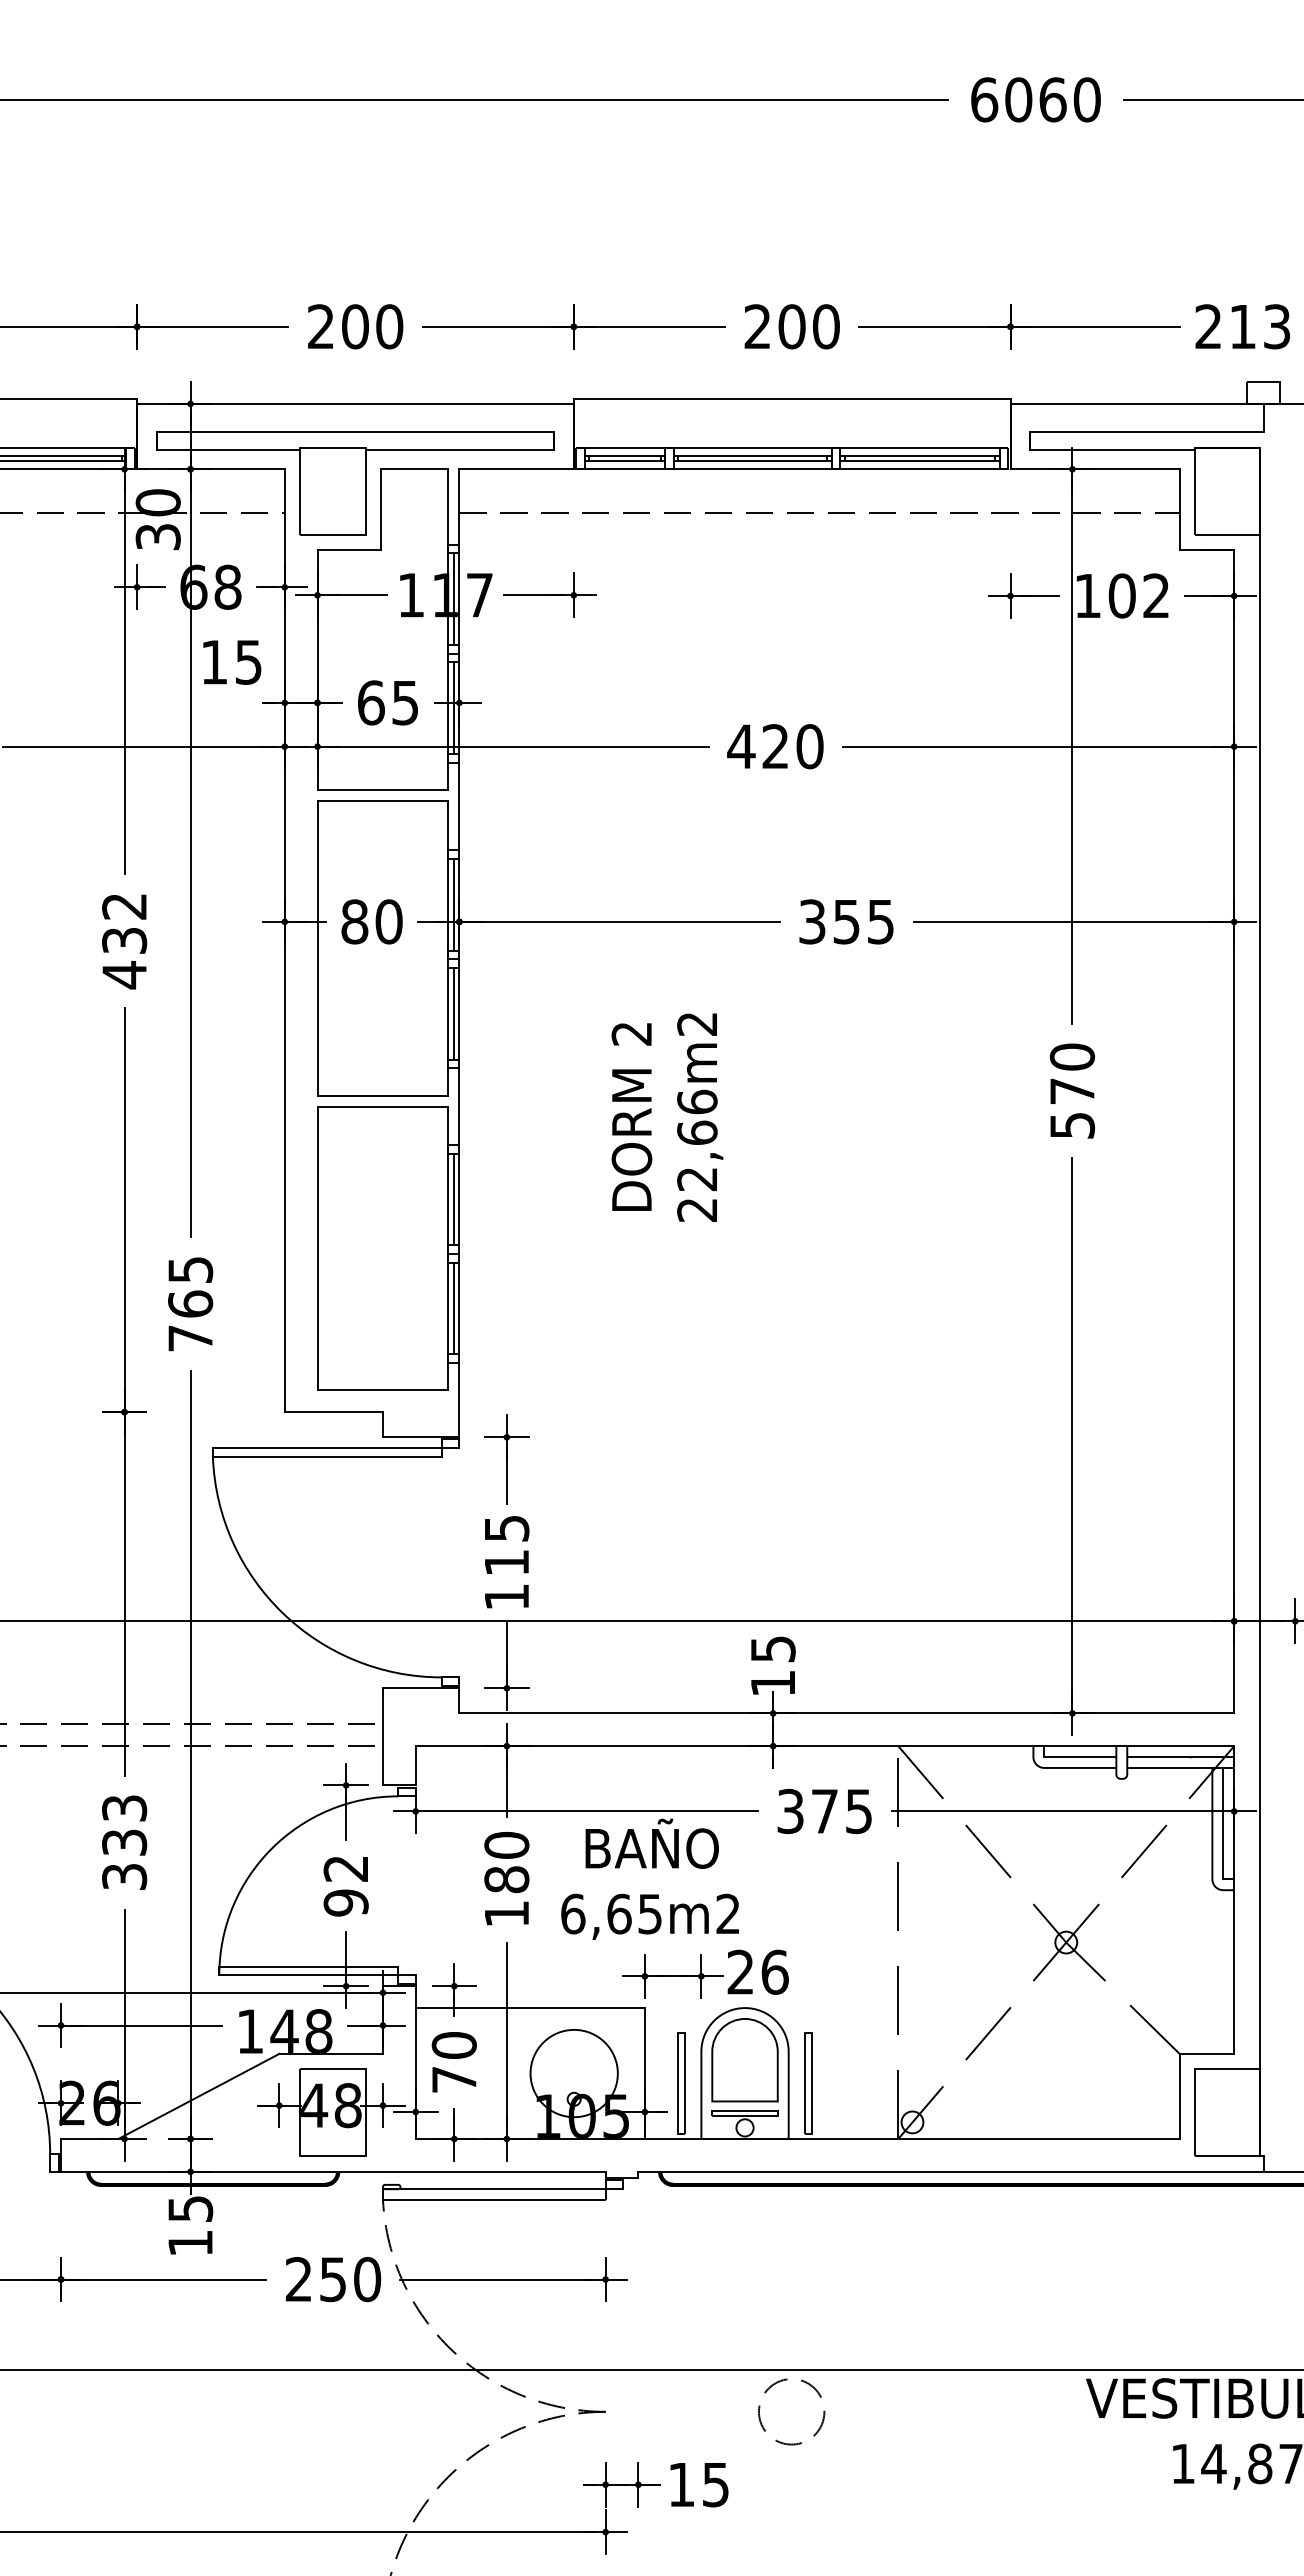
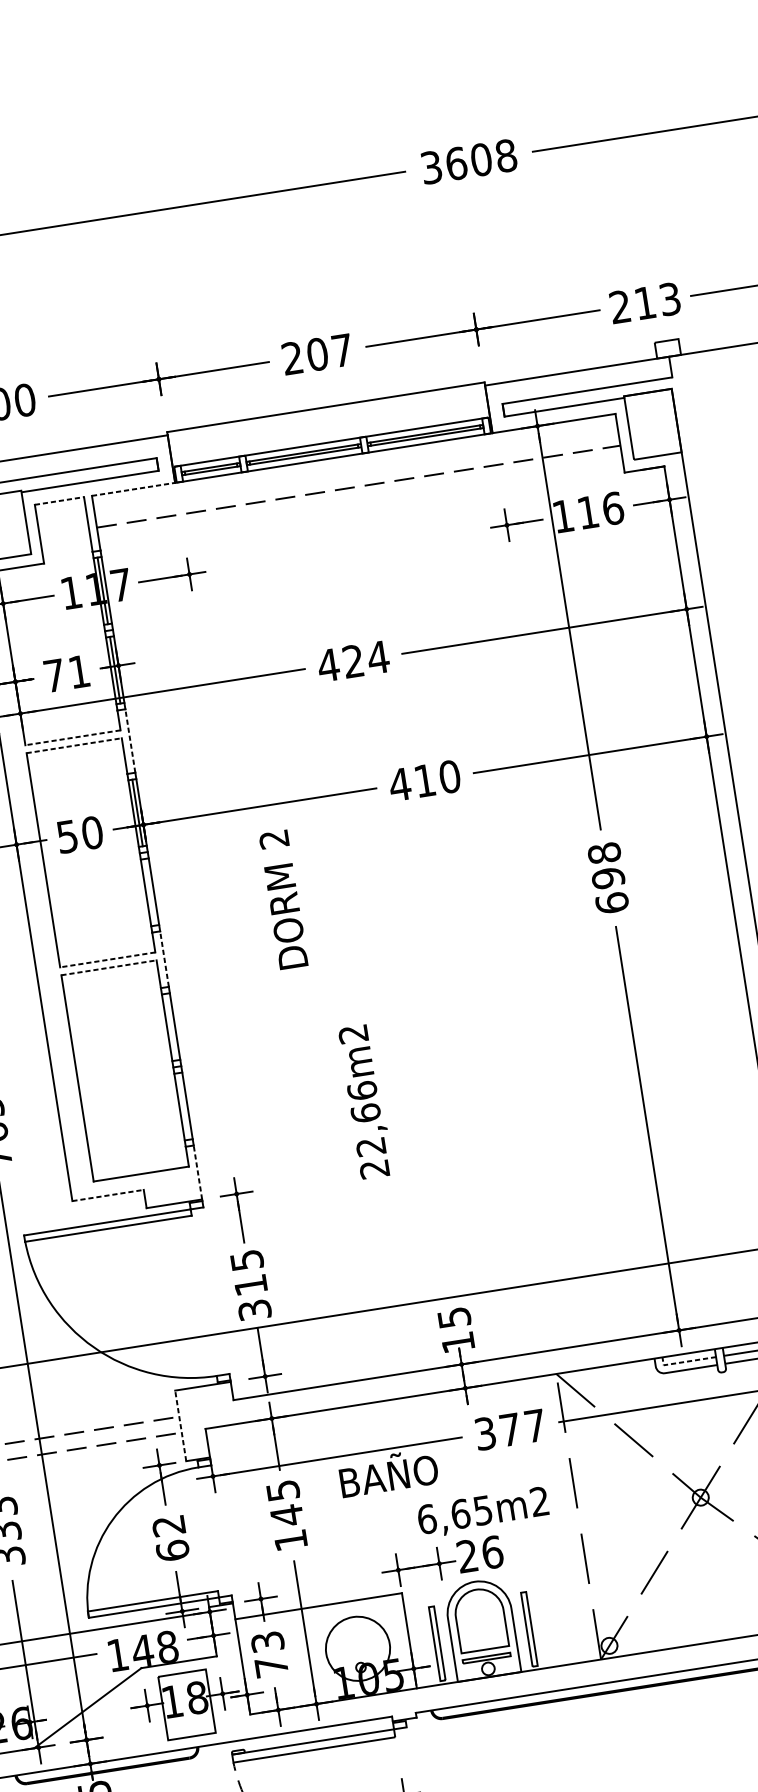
text: (1035, 99) -> (468, 161), 6060 -> 3608
text: (825, 326) -> (341, 350), 200 -> 207
line: (414, 469) -> (59, 501), solid -> dashed
line: (517, 469) -> (134, 489), solid -> dashed
text: (1139, 595) -> (600, 510), 102 -> 116
text: (387, 702) -> (66, 673), 65 -> 71
text: (809, 746) -> (378, 657), 420 -> 424
line: (382, 790) -> (72, 738), solid -> dashed
line: (383, 801) -> (74, 745), solid -> dashed
line: (459, 806) -> (130, 740), solid -> dashed
text: (354, 921) -> (67, 836), 80 -> 50
text: (846, 921) -> (424, 780), 355 -> 410
line: (453, 1013) -> (149, 892), removed
text: (1072, 1090) -> (608, 877), 570 -> 698
line: (382, 1095) -> (107, 959), solid -> dashed
line: (383, 1106) -> (109, 967), solid -> dashed
line: (459, 1106) -> (164, 959), solid -> dashed
text: (631, 1116) -> (283, 899), moved
text: (700, 1117) -> (366, 1101), moved
line: (453, 1199) -> (170, 1027), removed
line: (453, 1308) -> (183, 1106), removed
line: (459, 1399) -> (197, 1171), solid -> dashed
line: (334, 1412) -> (108, 1195), solid -> dashed
text: (506, 1597) -> (254, 1310), 115 -> 315
line: (383, 1736) -> (181, 1425), solid -> dashed
line: (1073, 1757) -> (684, 1362), solid -> dashed
text: (858, 1811) -> (534, 1426), 375 -> 377
text: (506, 1862) -> (284, 1503), 180 -> 145
text: (345, 1902) -> (172, 1550), 92 -> 62
text: (649, 1916) -> (482, 1512), moved
text: (453, 2045) -> (267, 1642), 70 -> 73
text: (314, 2105) -> (172, 1701), 48 -> 18

